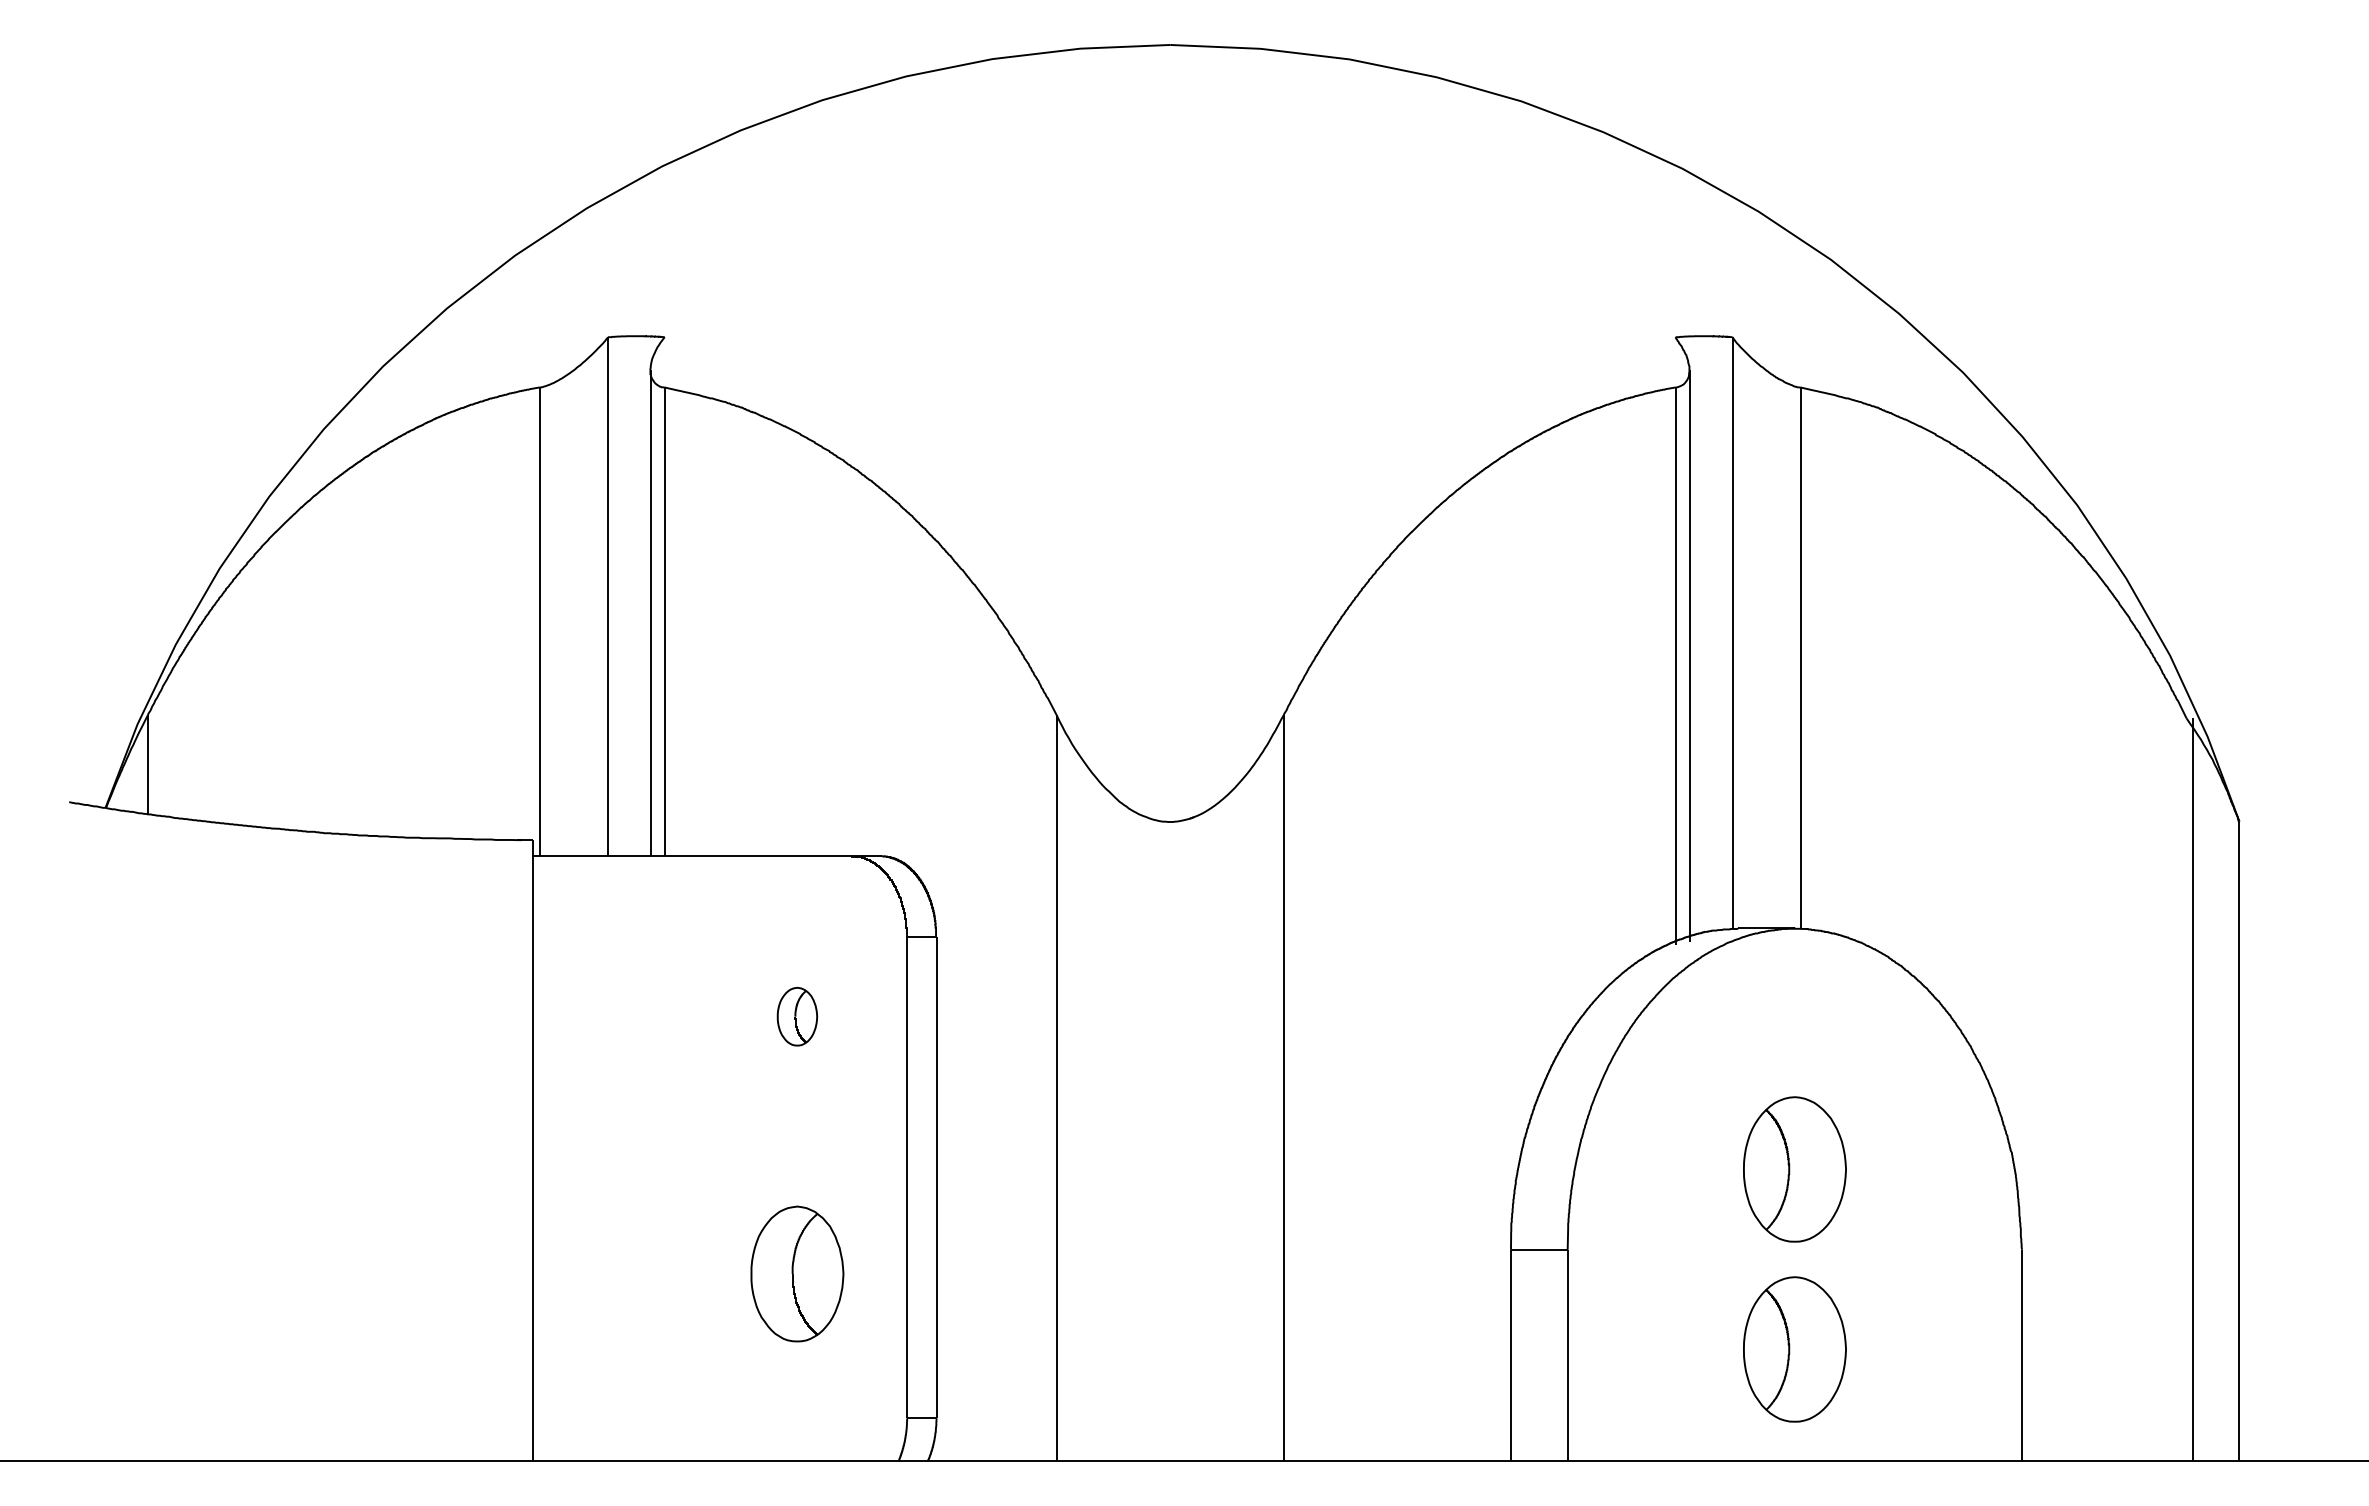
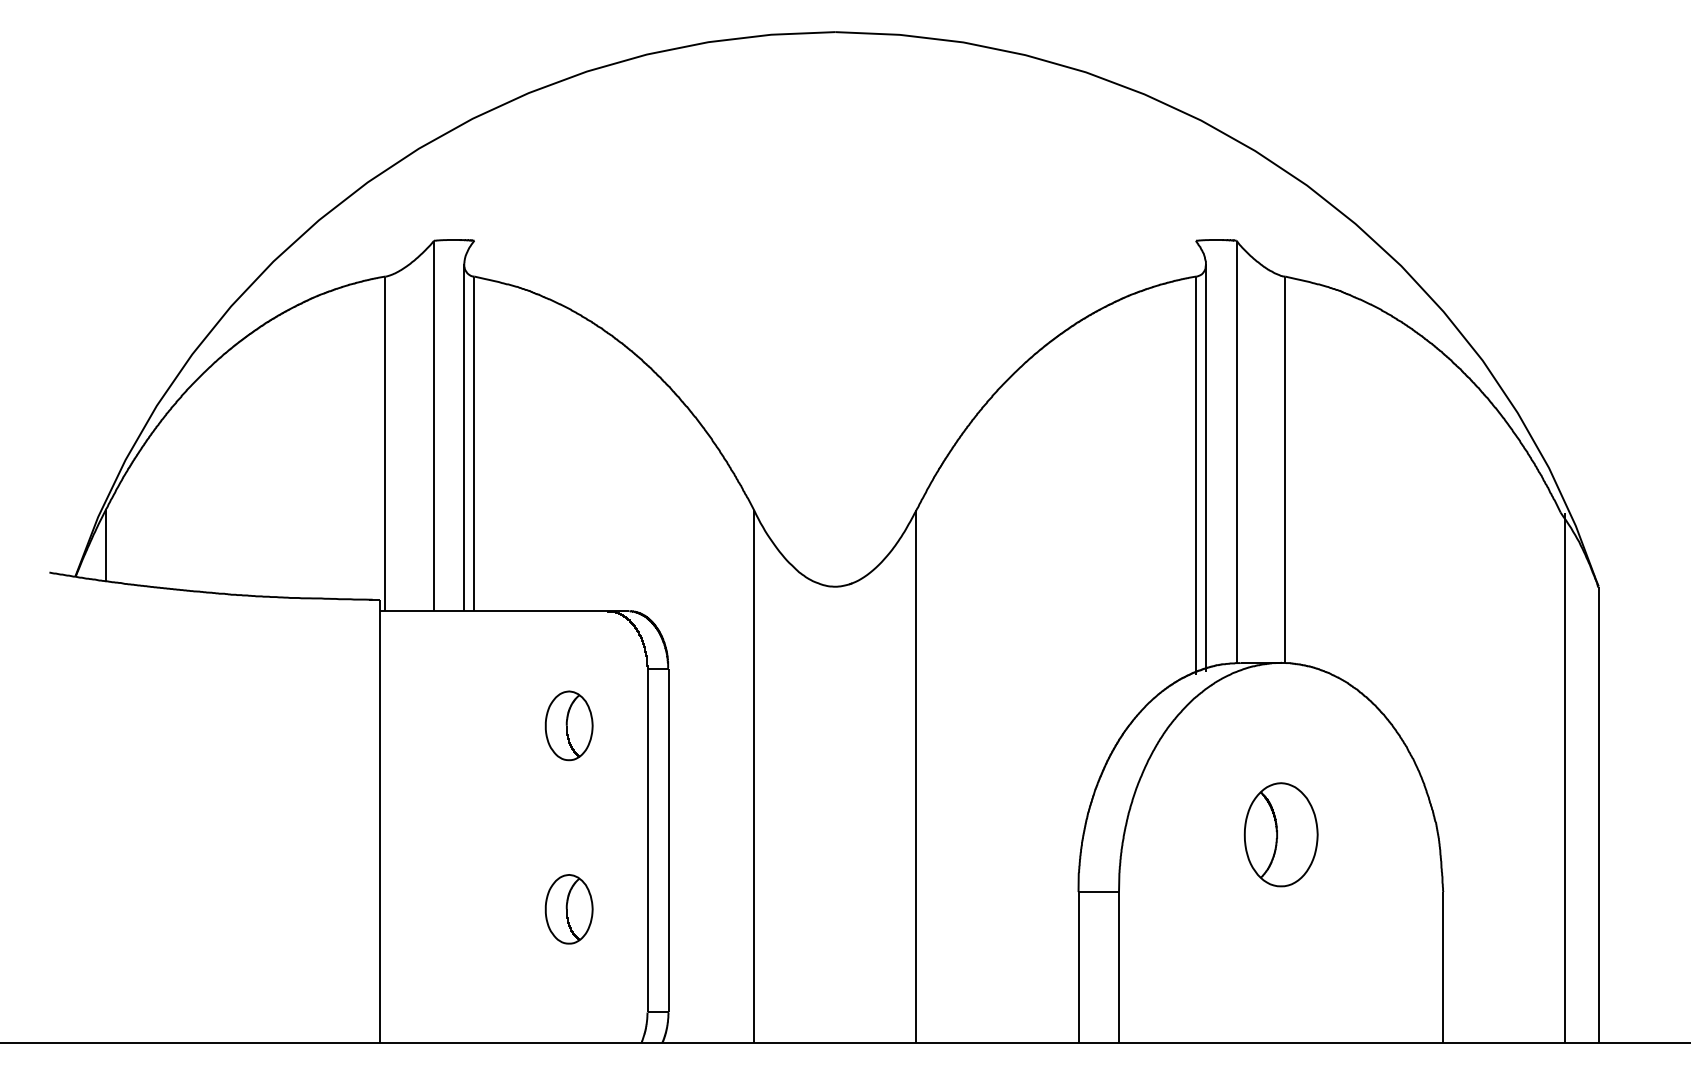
part: (797, 1016) -> (569, 725), size x1.67
part: (797, 1273) -> (569, 909), size x0.71
part: (1794, 1349) -> (1280, 963), removed

